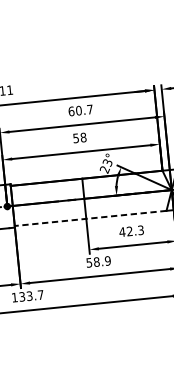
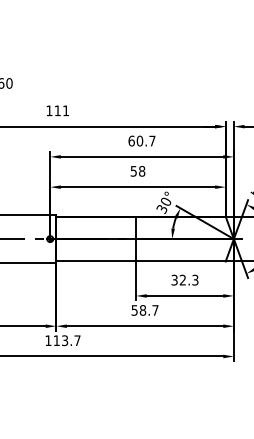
text: (105, 167) -> (163, 206), 23° -> 30°
line: (91, 218) -> (141, 261), dashed -> solid
text: (122, 231) -> (174, 279), 42.3 -> 32.3
text: (107, 261) -> (155, 310), 58.9 -> 58.7
text: (22, 296) -> (56, 340), 133.7 -> 113.7

